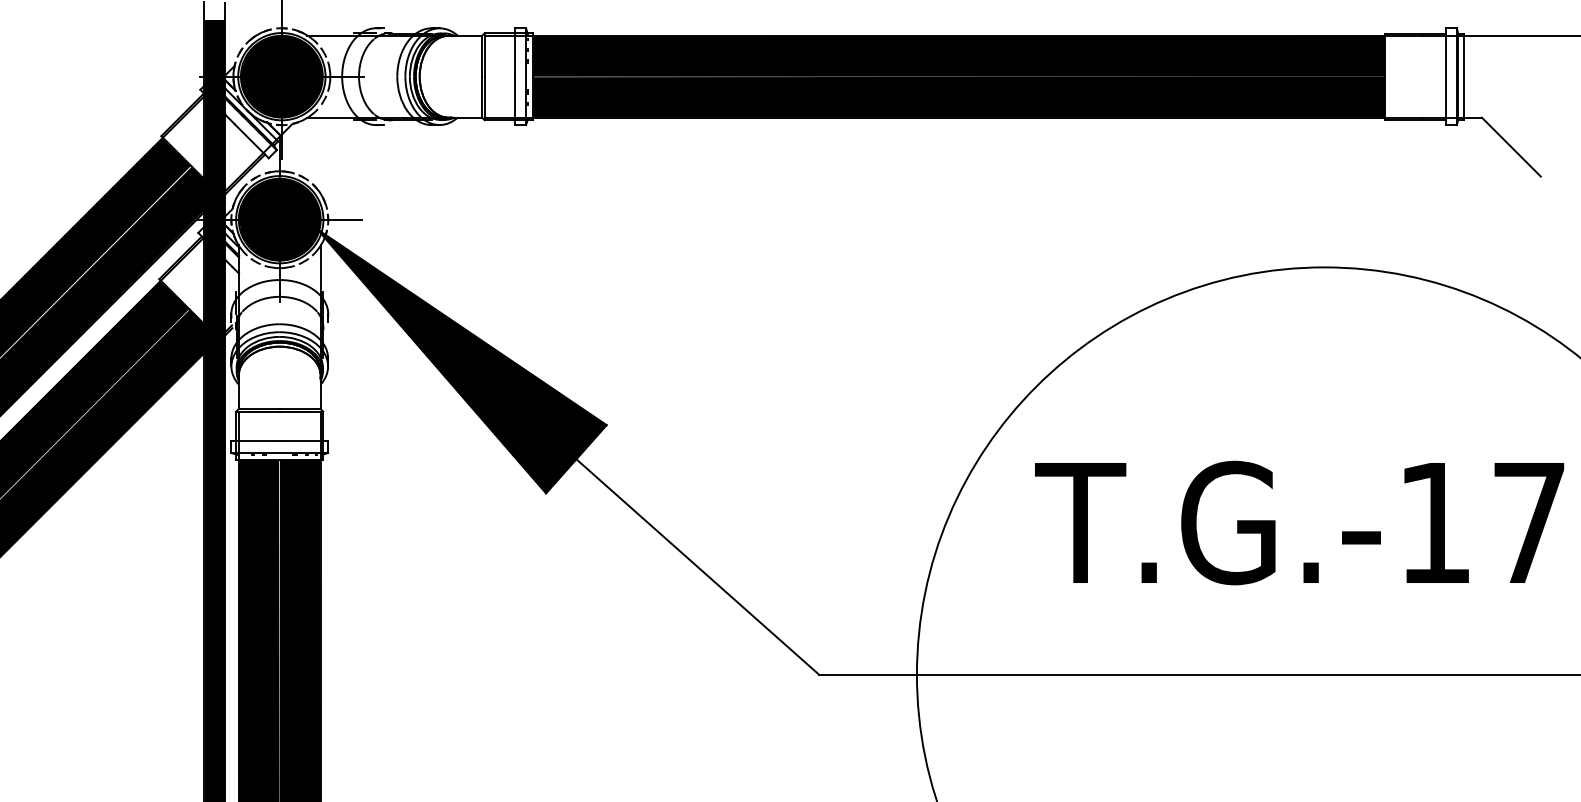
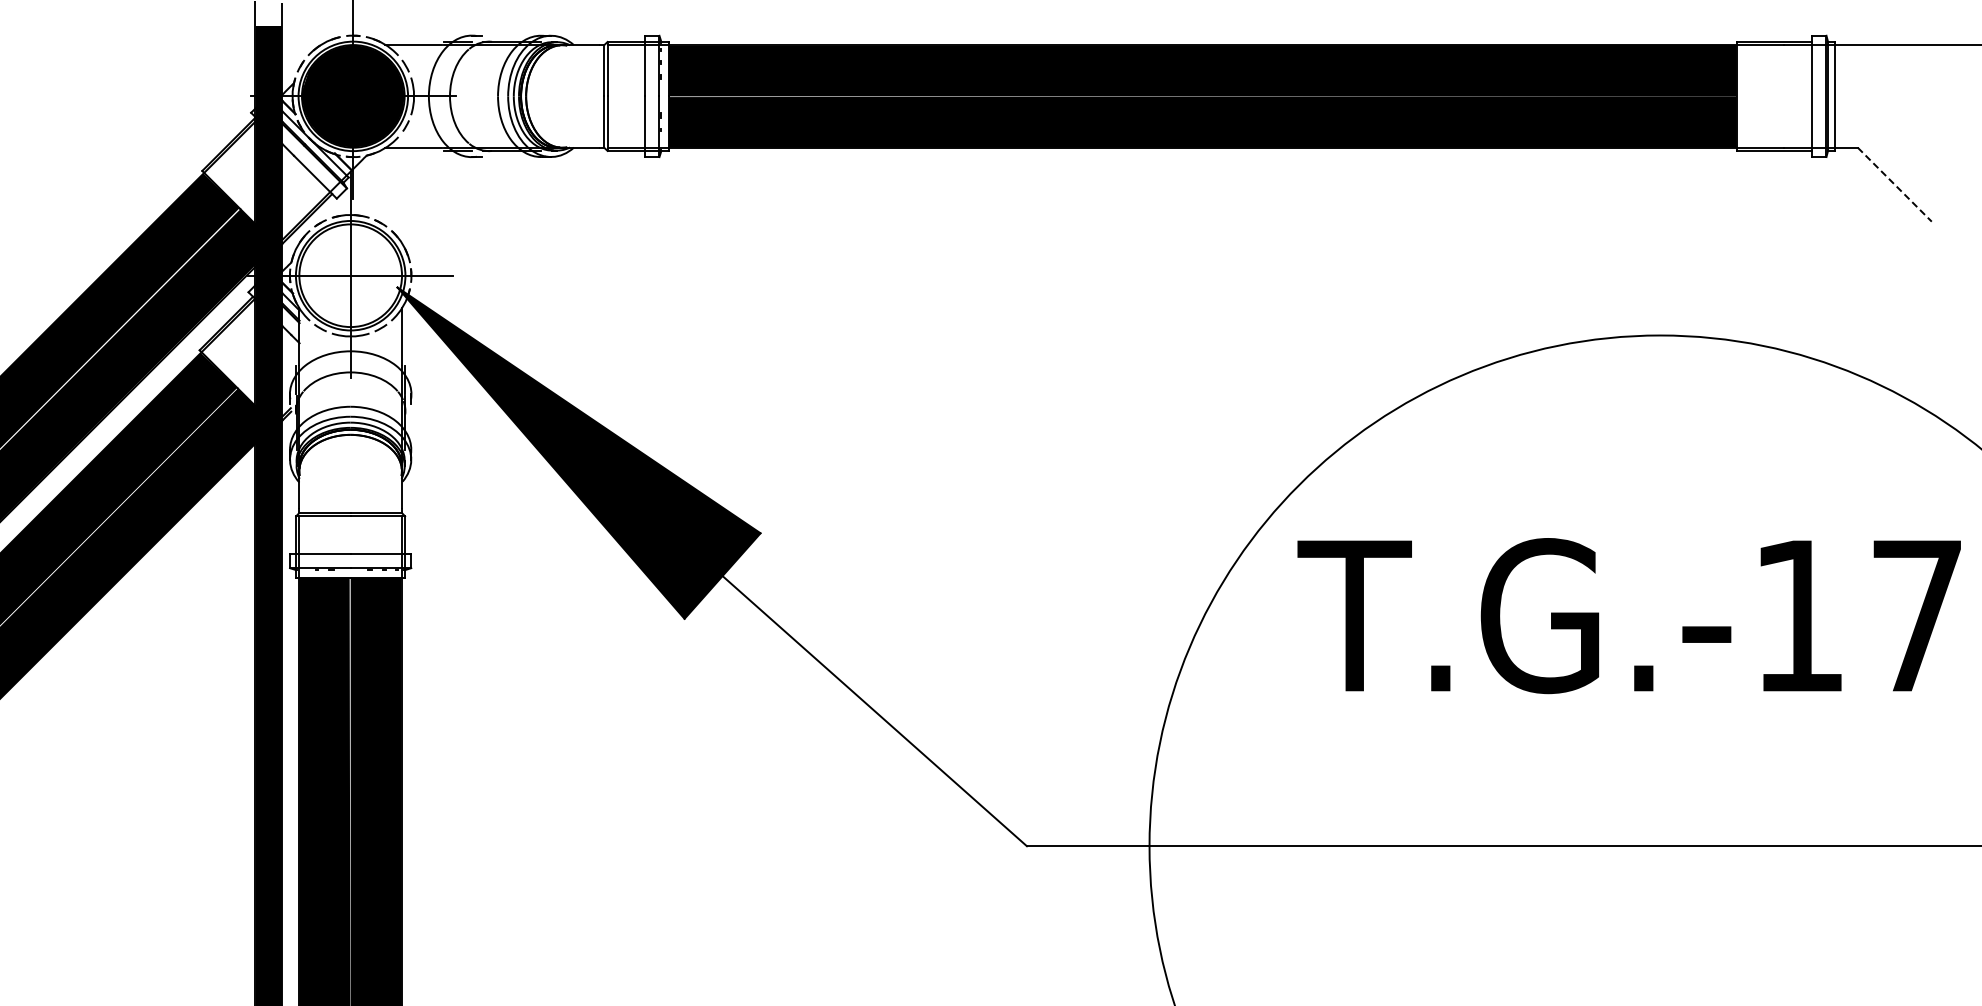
line: (1511, 147) -> (1895, 185), solid -> dashed
fill: (279, 219) -> (350, 275), removed
text: (1298, 523) -> (1628, 616), moved

